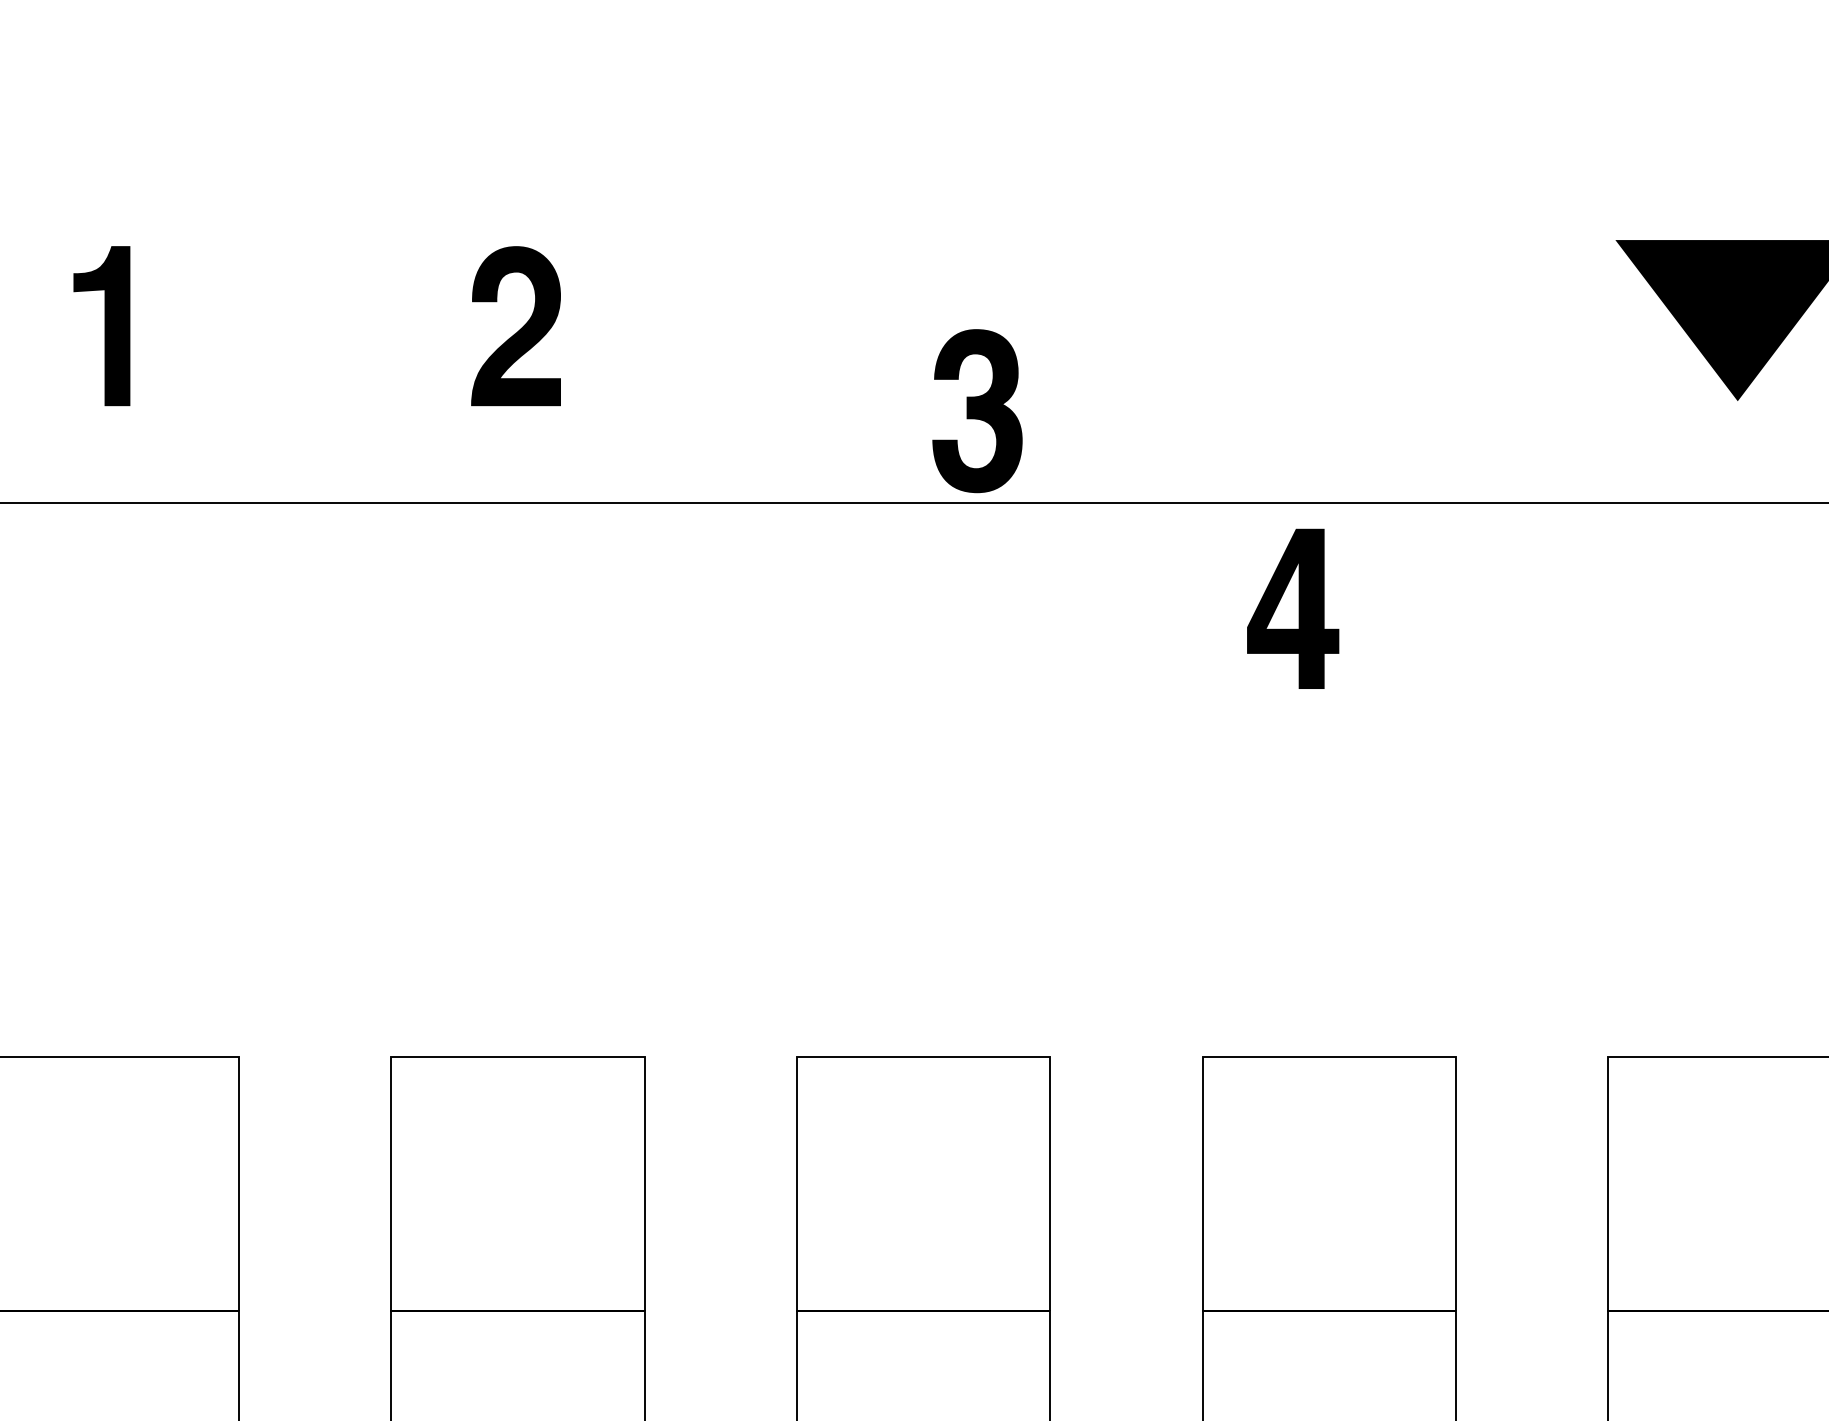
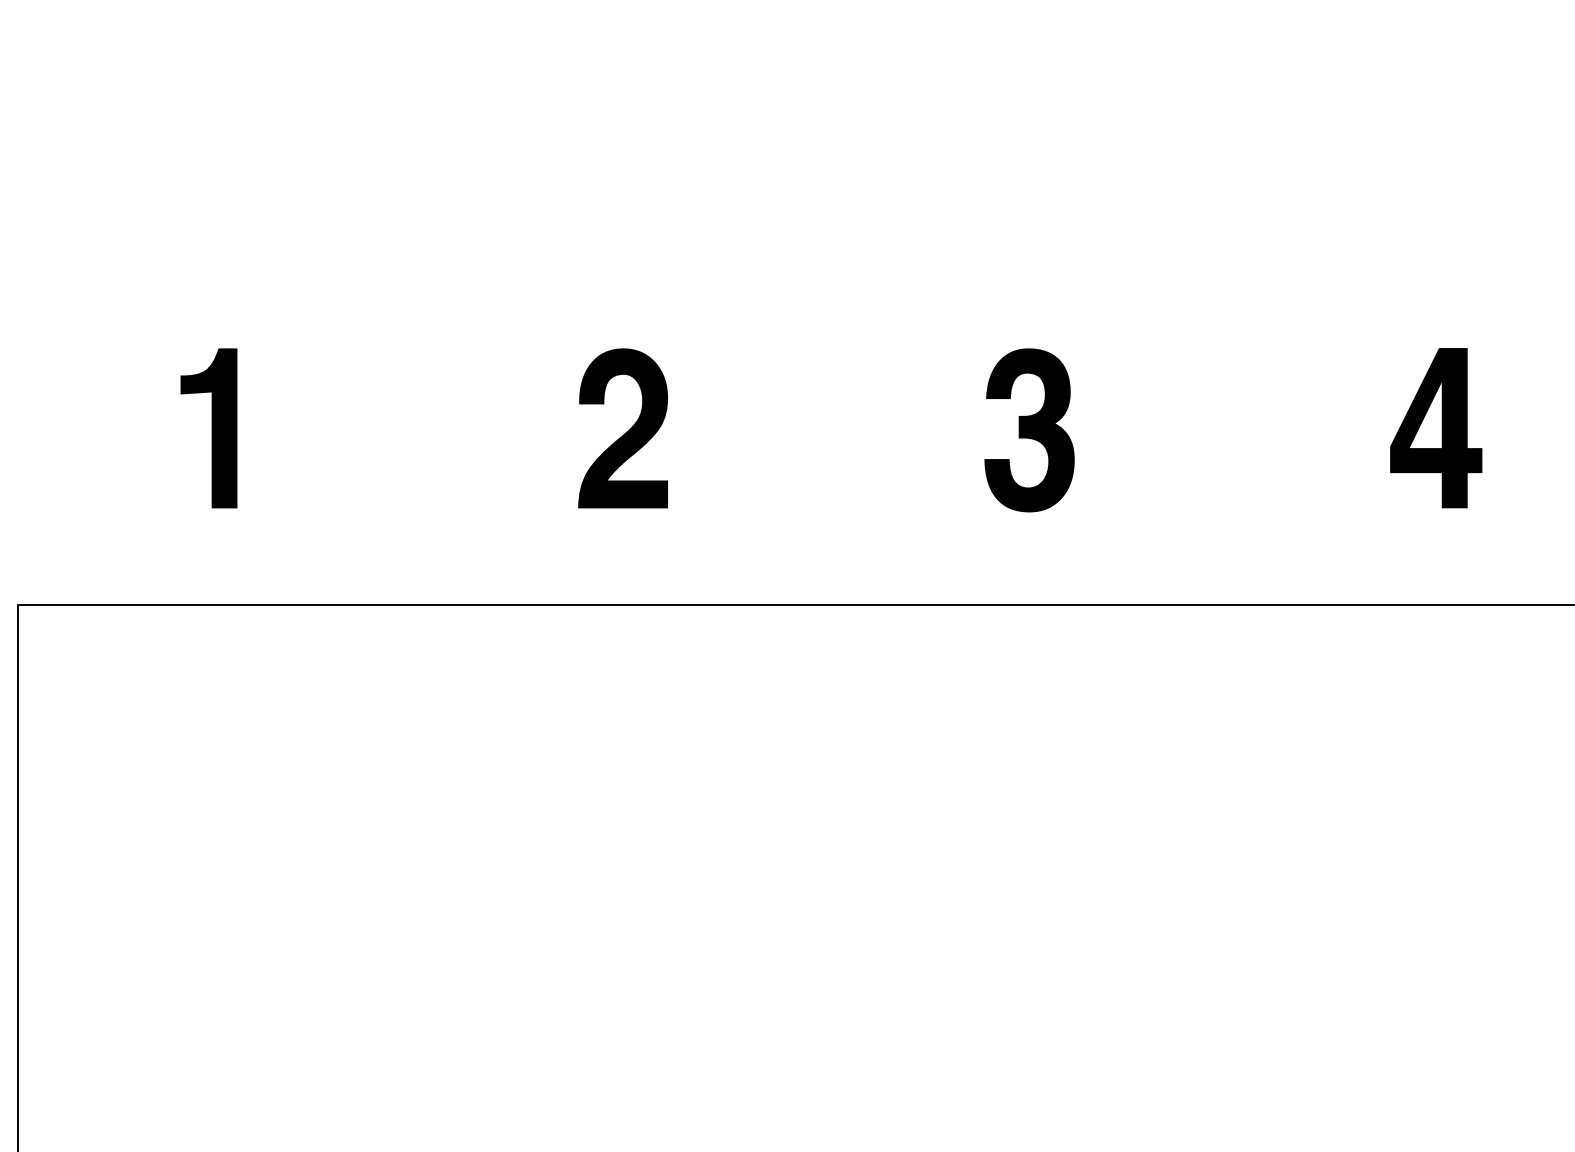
part: (977, 411) -> (1029, 430), moved
part: (1293, 608) -> (1436, 427), moved

